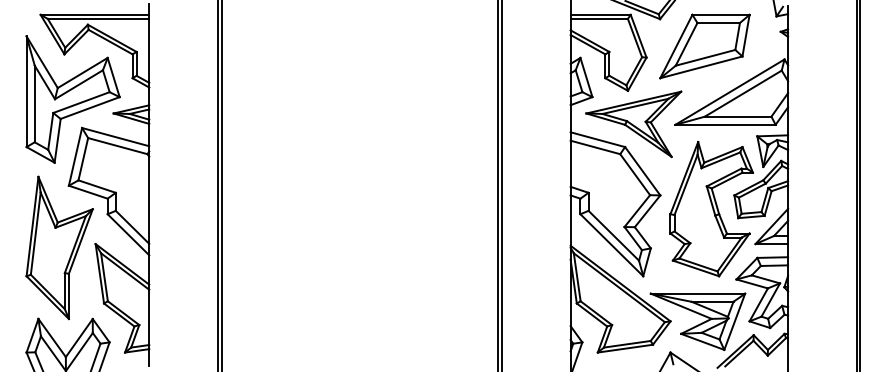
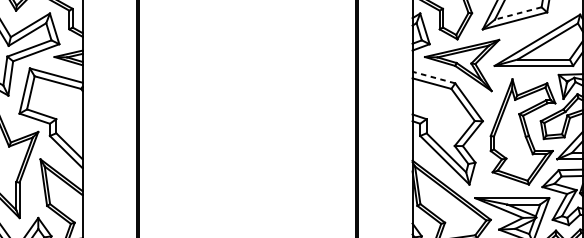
line: (705, 57) -> (518, 13), solid -> dashed
line: (597, 139) -> (433, 77), solid -> dashed

